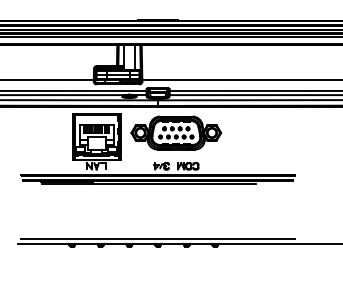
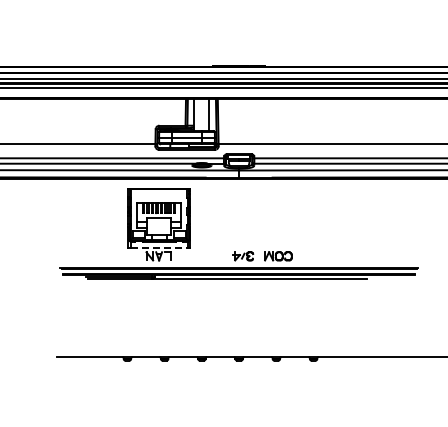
part: (176, 132) -> (262, 212), removed
line: (96, 159) -> (159, 247), solid -> dashed
line: (157, 239) -> (238, 351), removed

